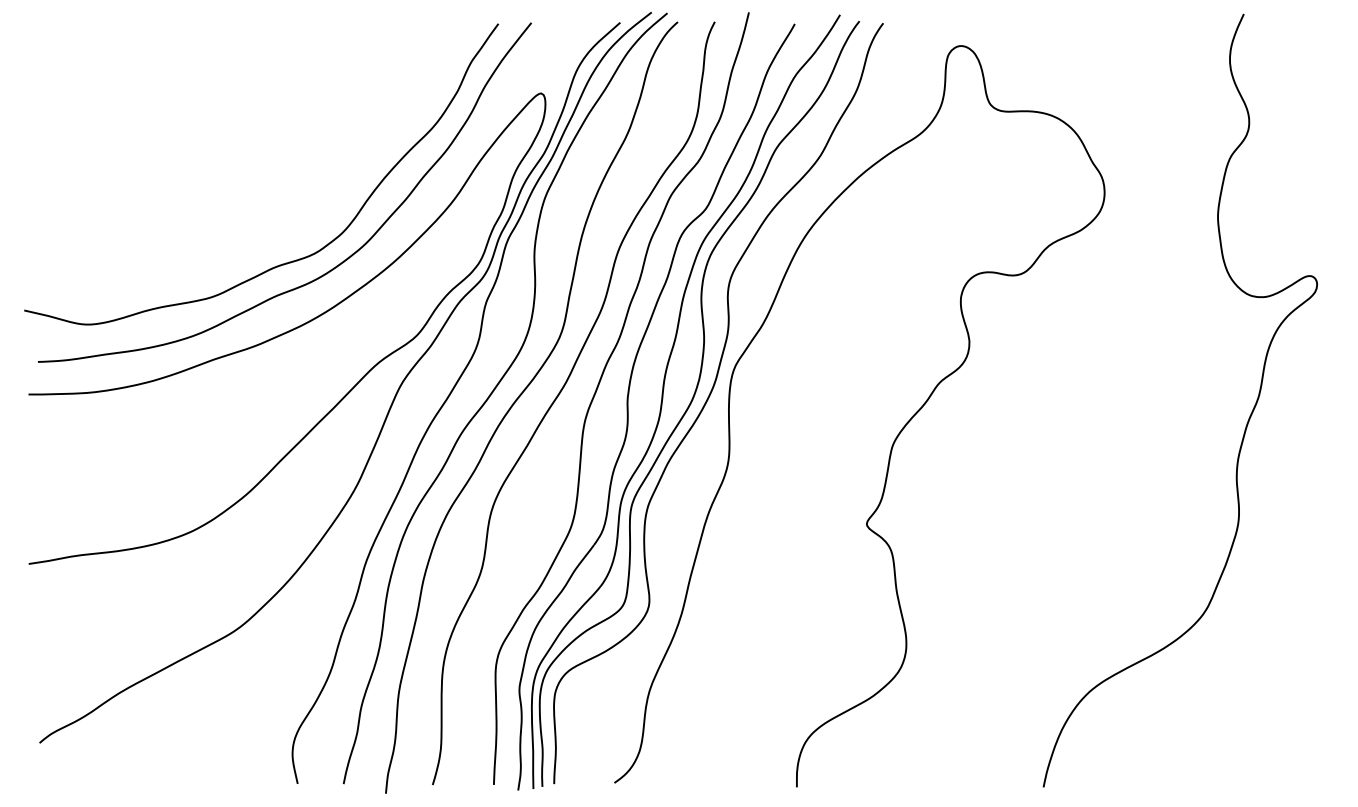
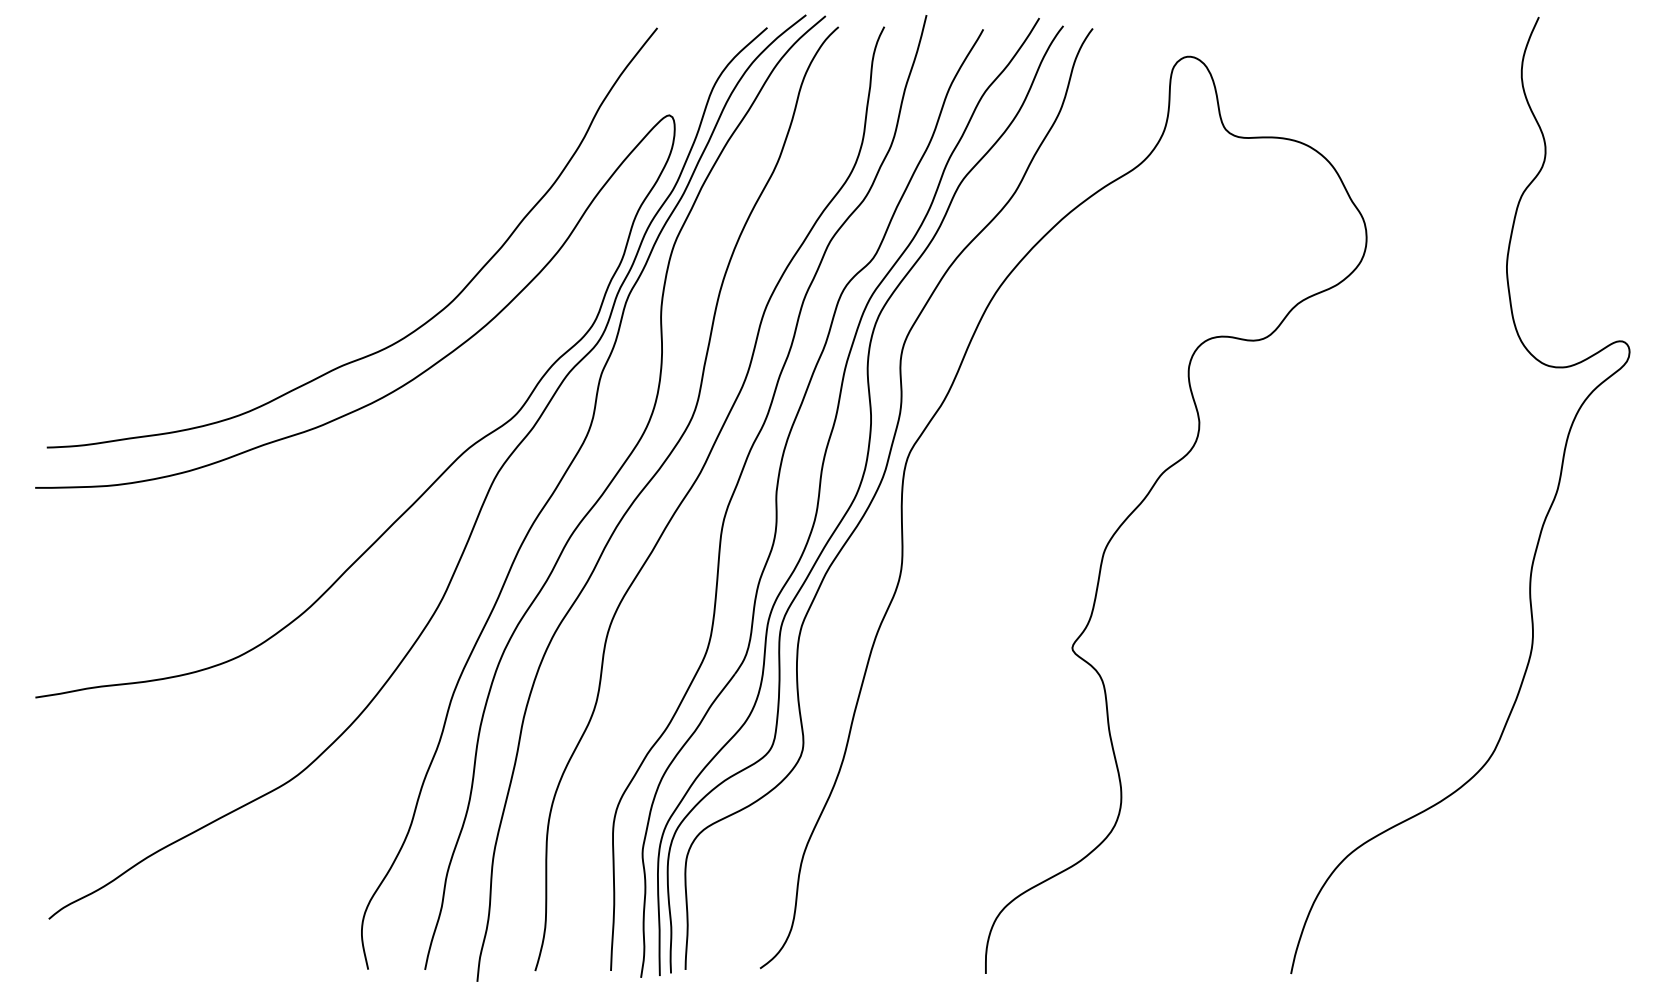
curve: (286, 262) -> (354, 324), removed

